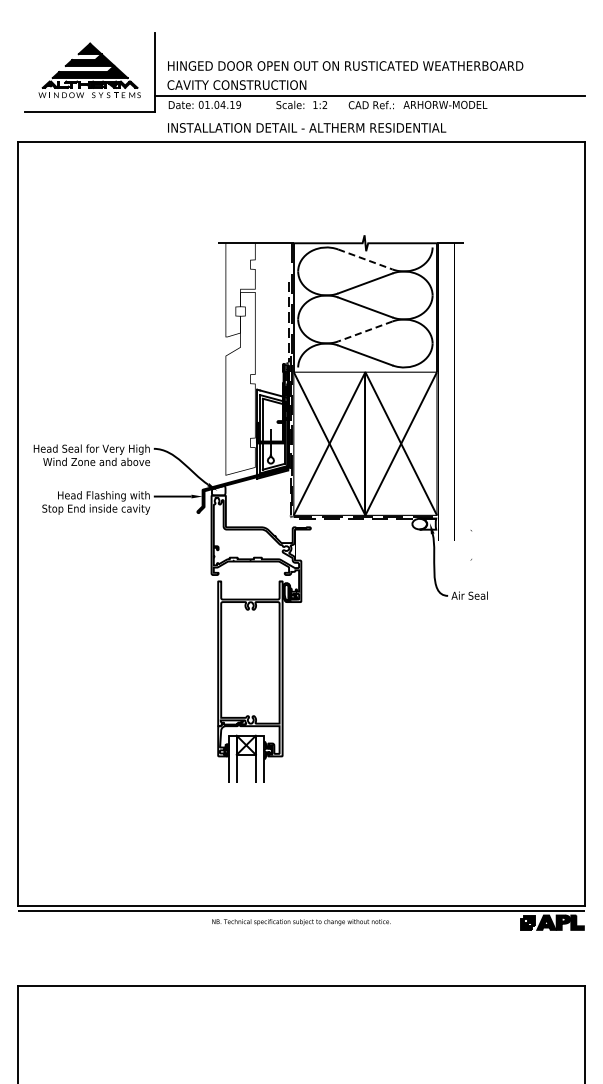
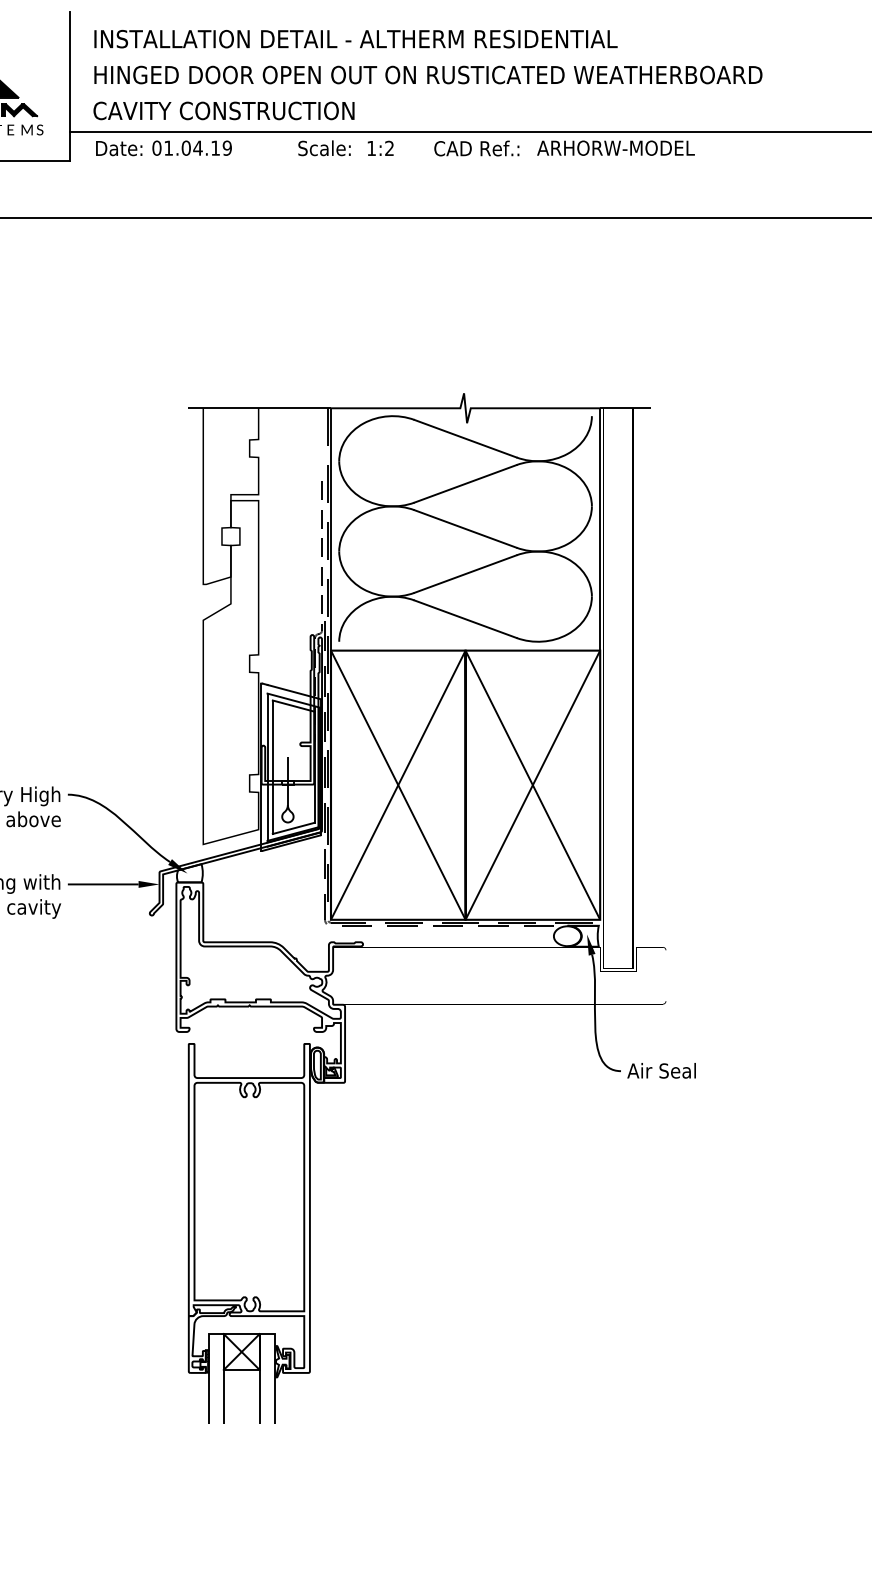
text: (307, 127) -> (356, 38), moved
line: (365, 259) -> (465, 438), dashed -> solid
line: (365, 331) -> (465, 574), dashed -> solid

